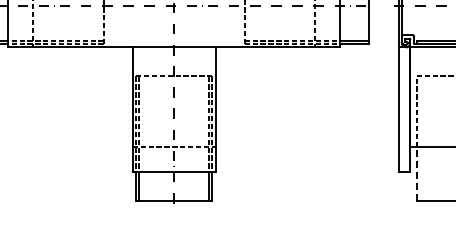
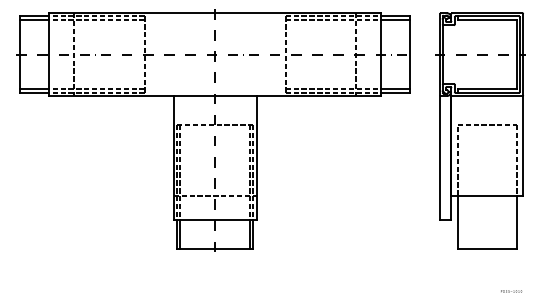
line: (416, 173) -> (457, 222), dashed -> solid

